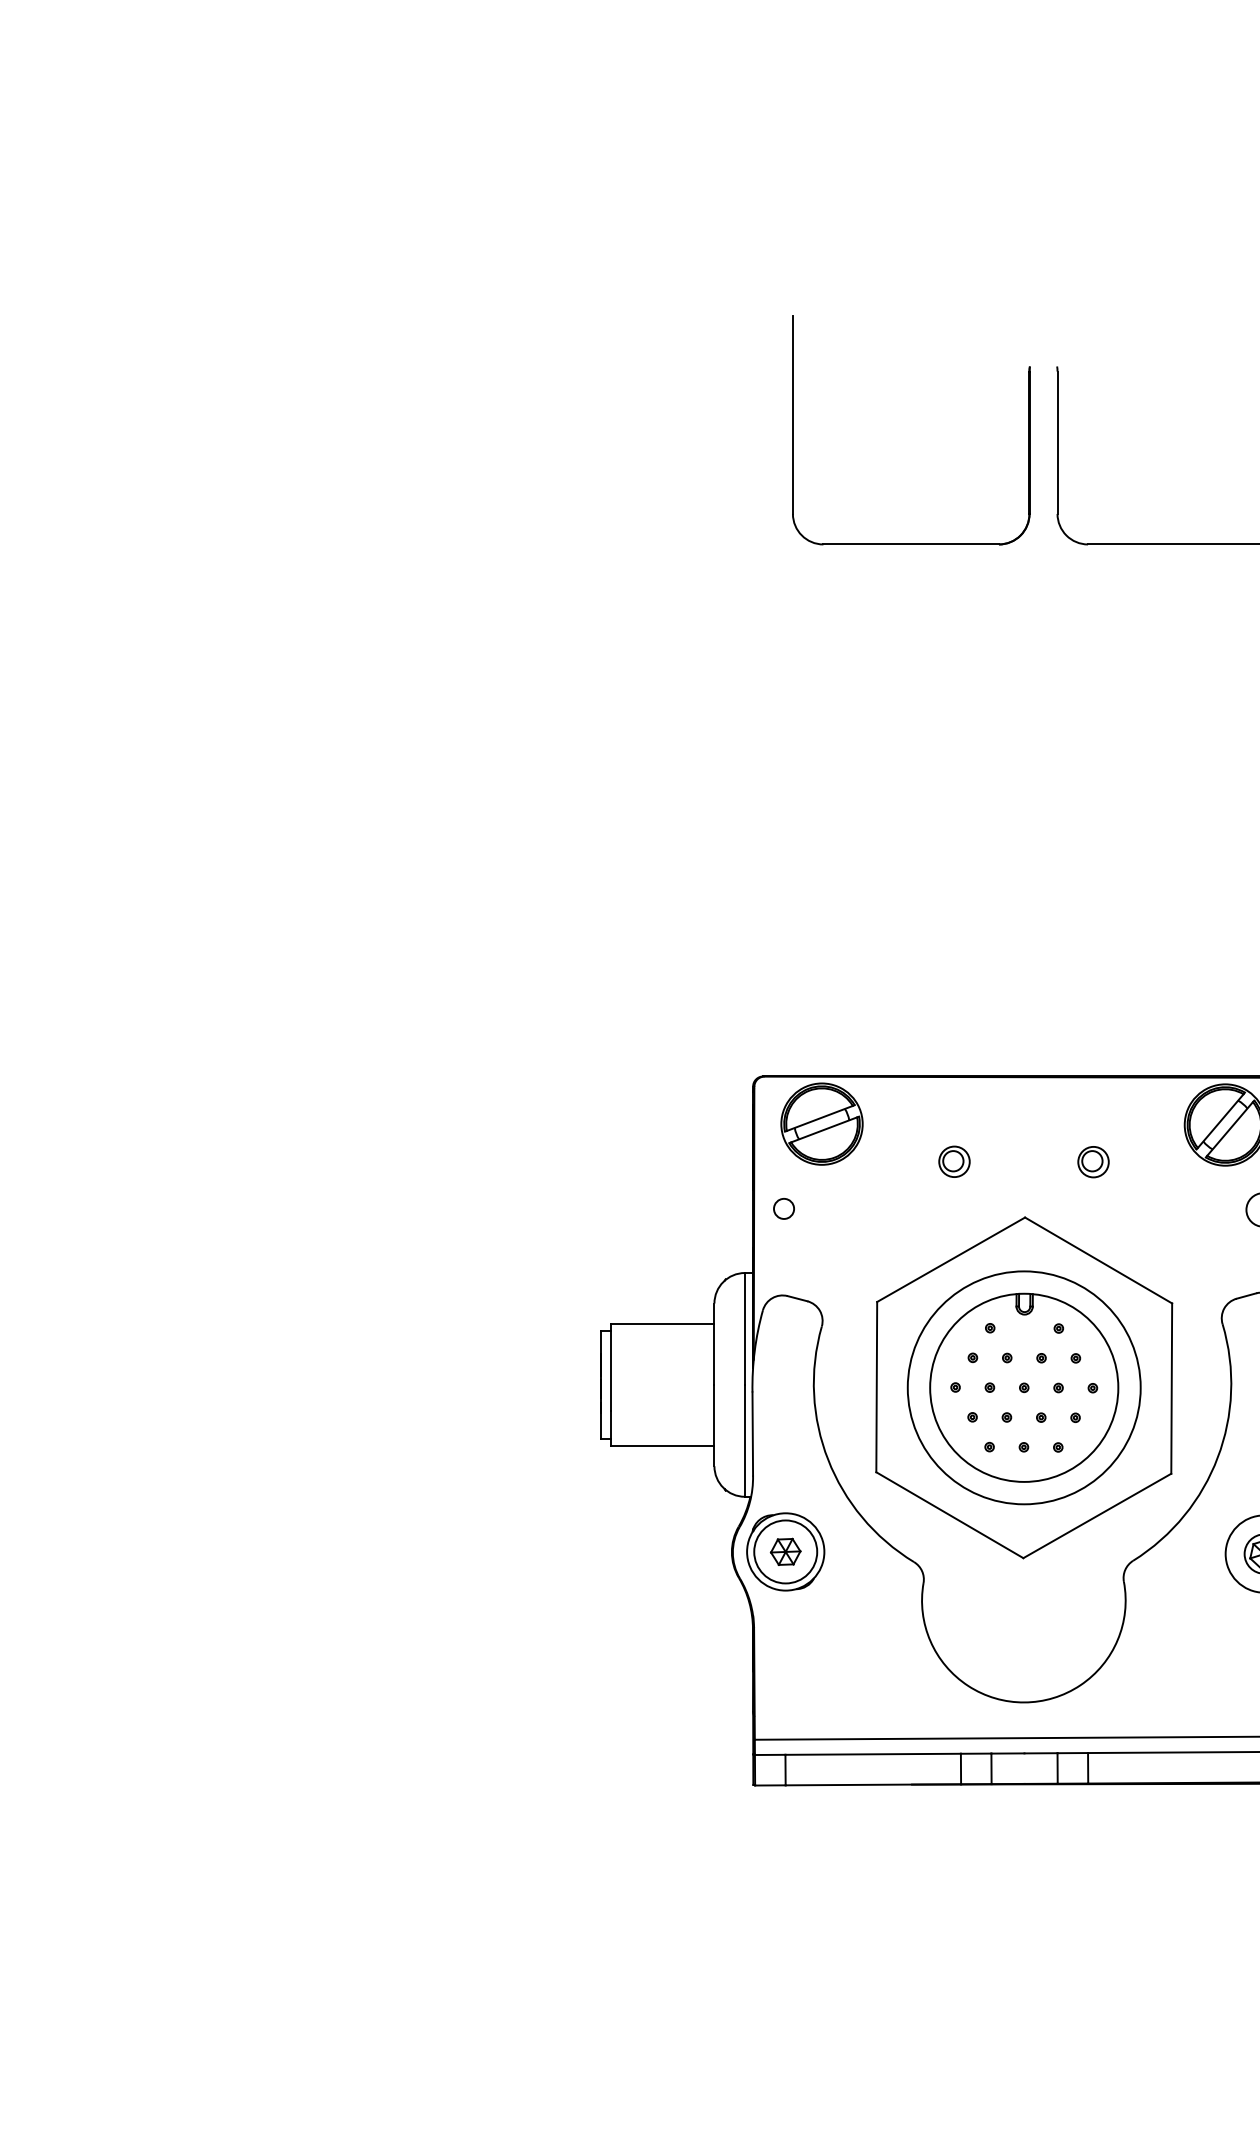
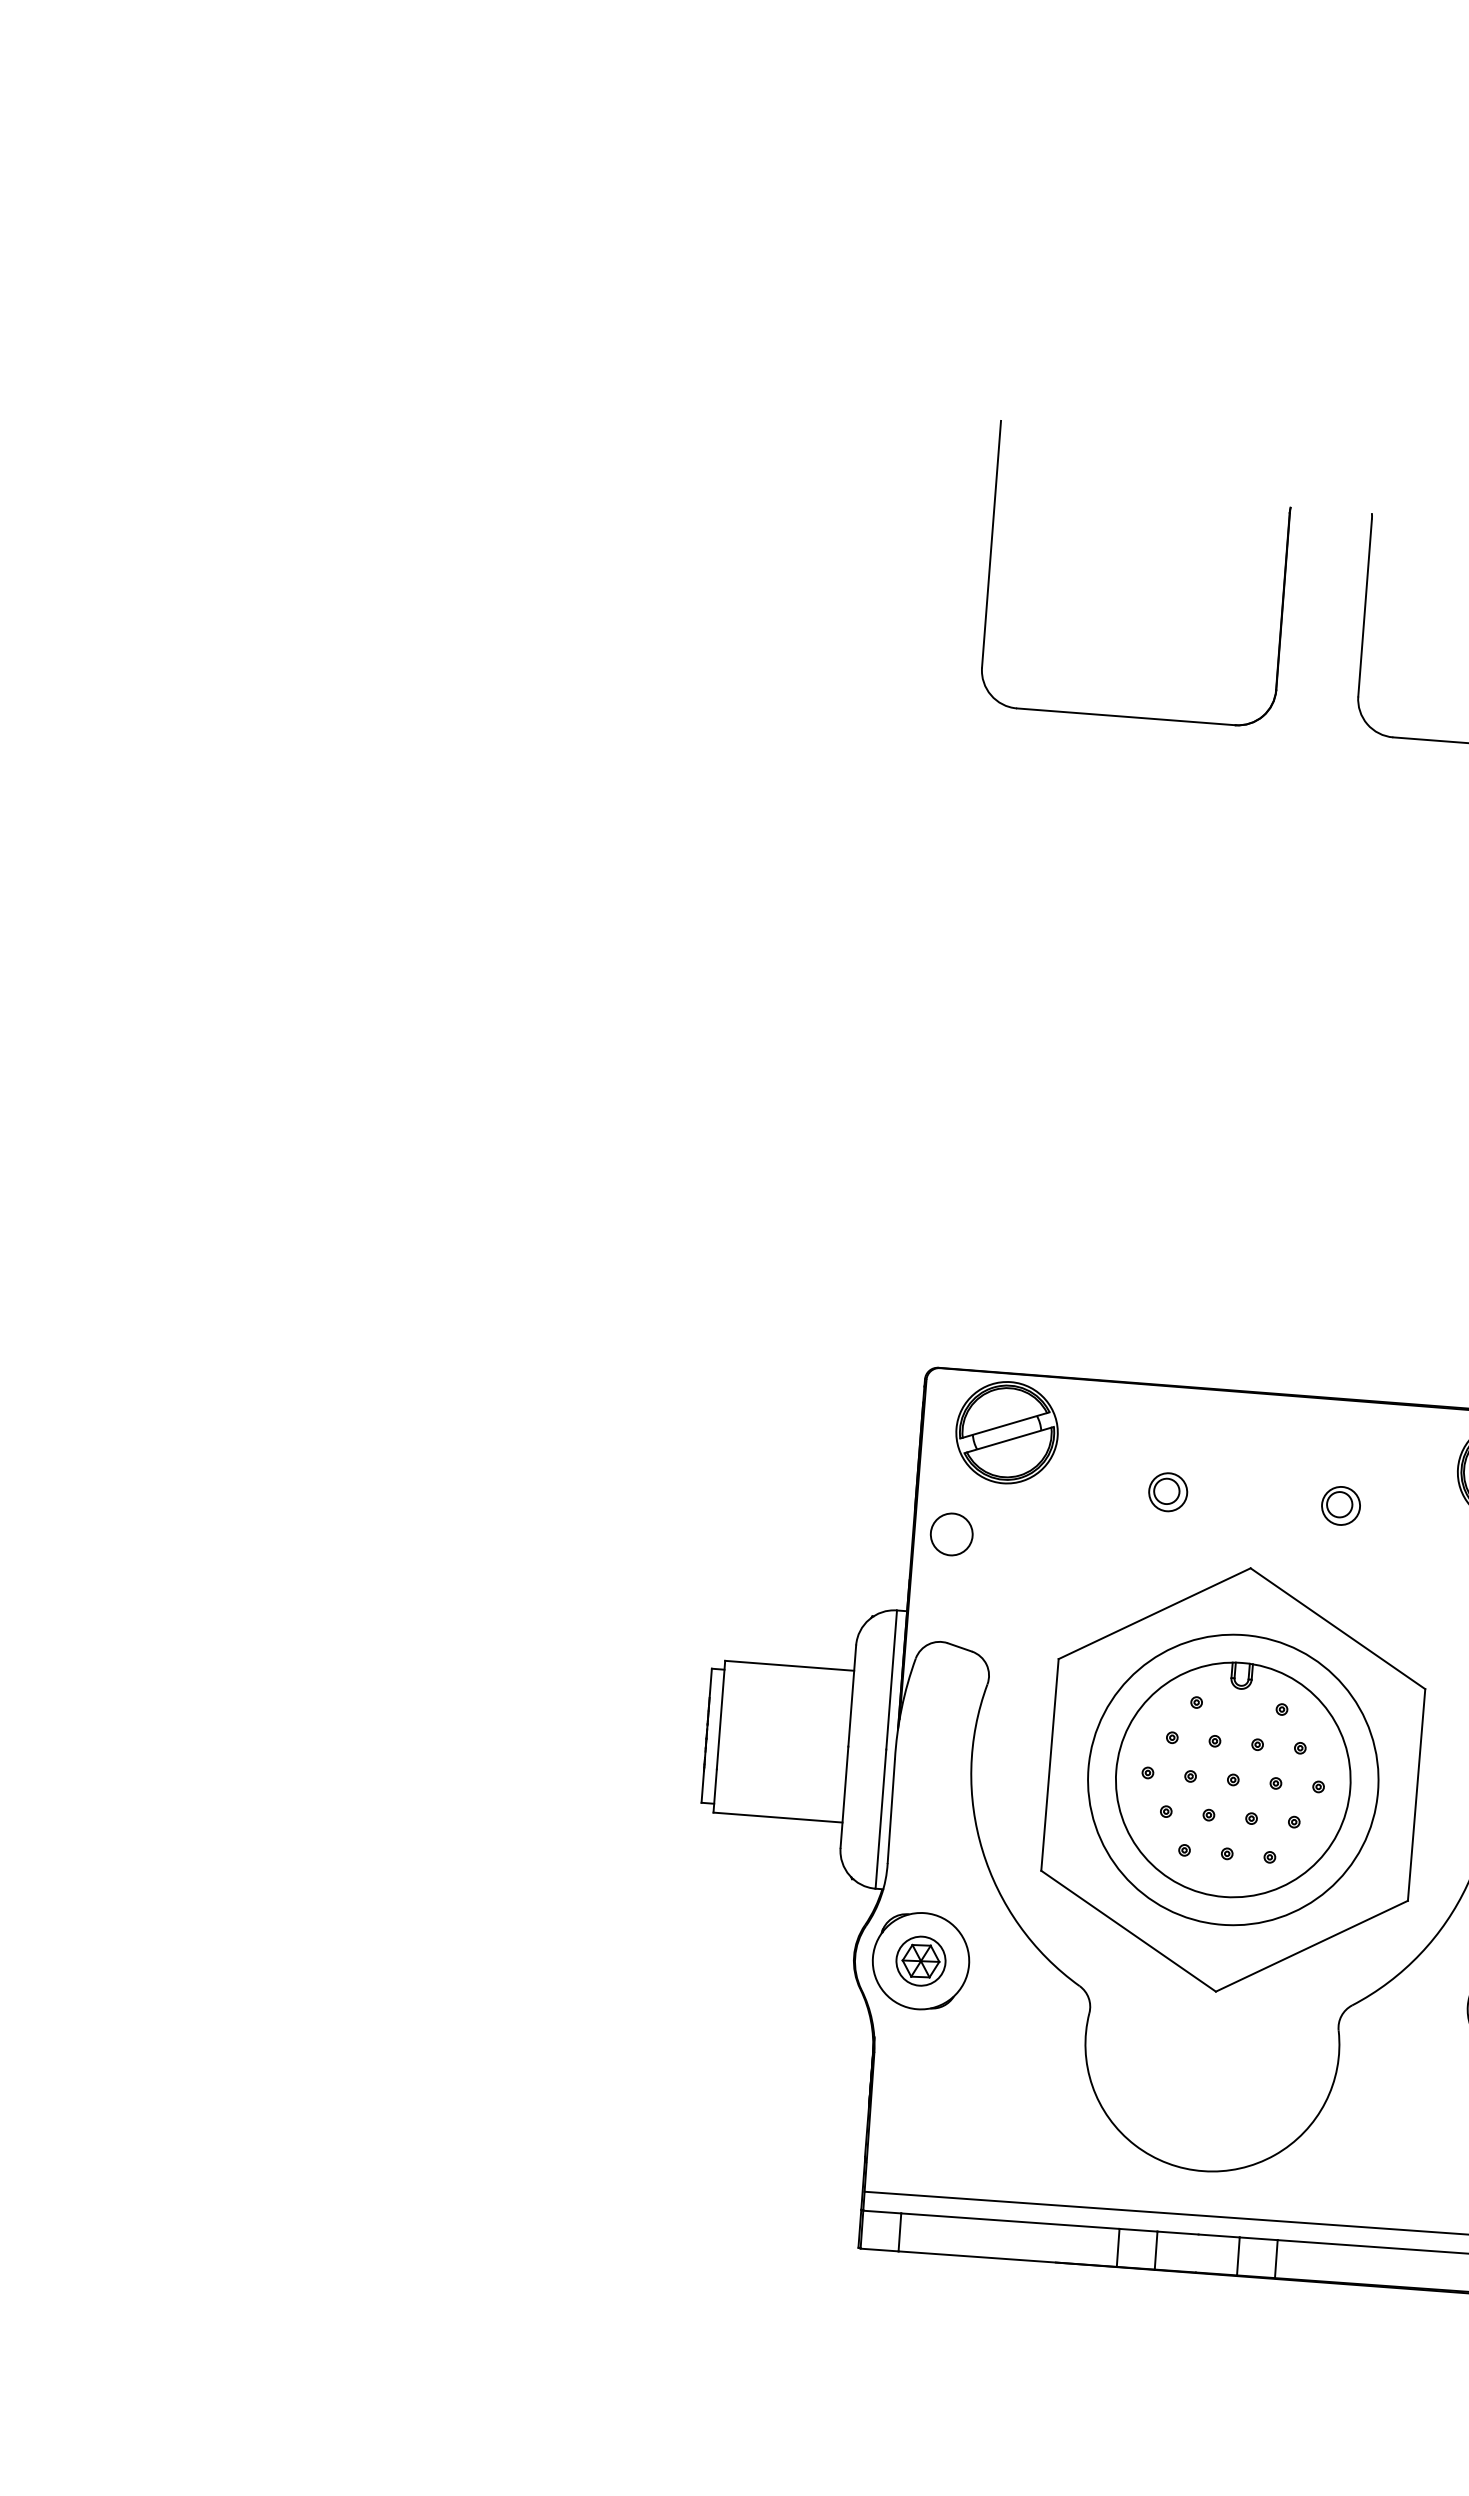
part: (911, 543) -> (1126, 715), moved
circle: (783, 1208) -> (951, 1533), size x1.67
circle: (785, 1551) -> (920, 1960), size x0.62

